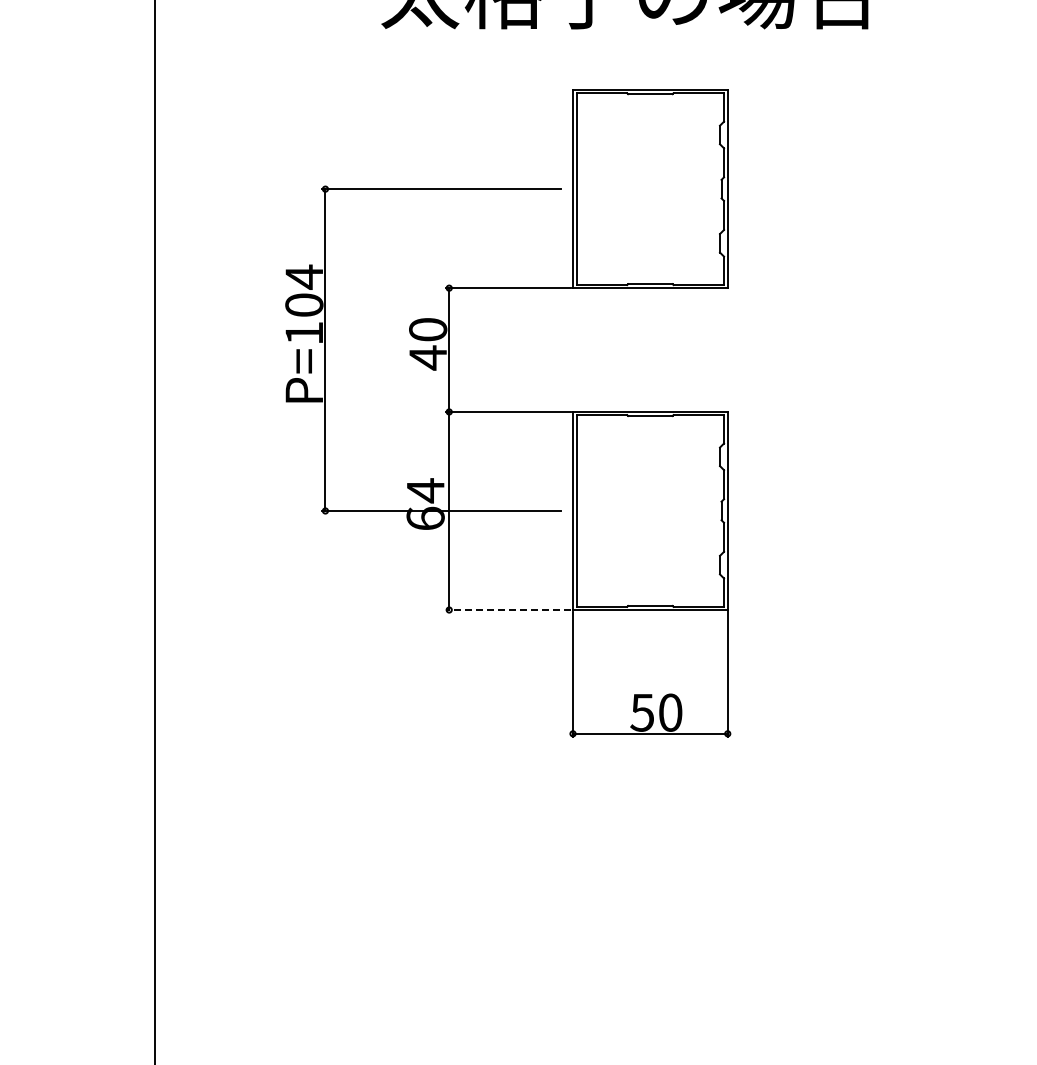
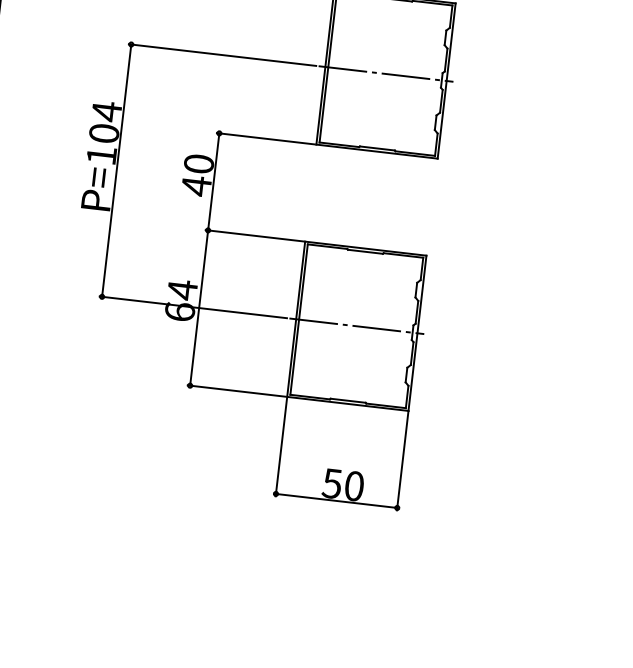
line: (650, 189) -> (386, 74), added
line: (650, 510) -> (356, 325), added
line: (507, 610) -> (235, 391), dashed -> solid

